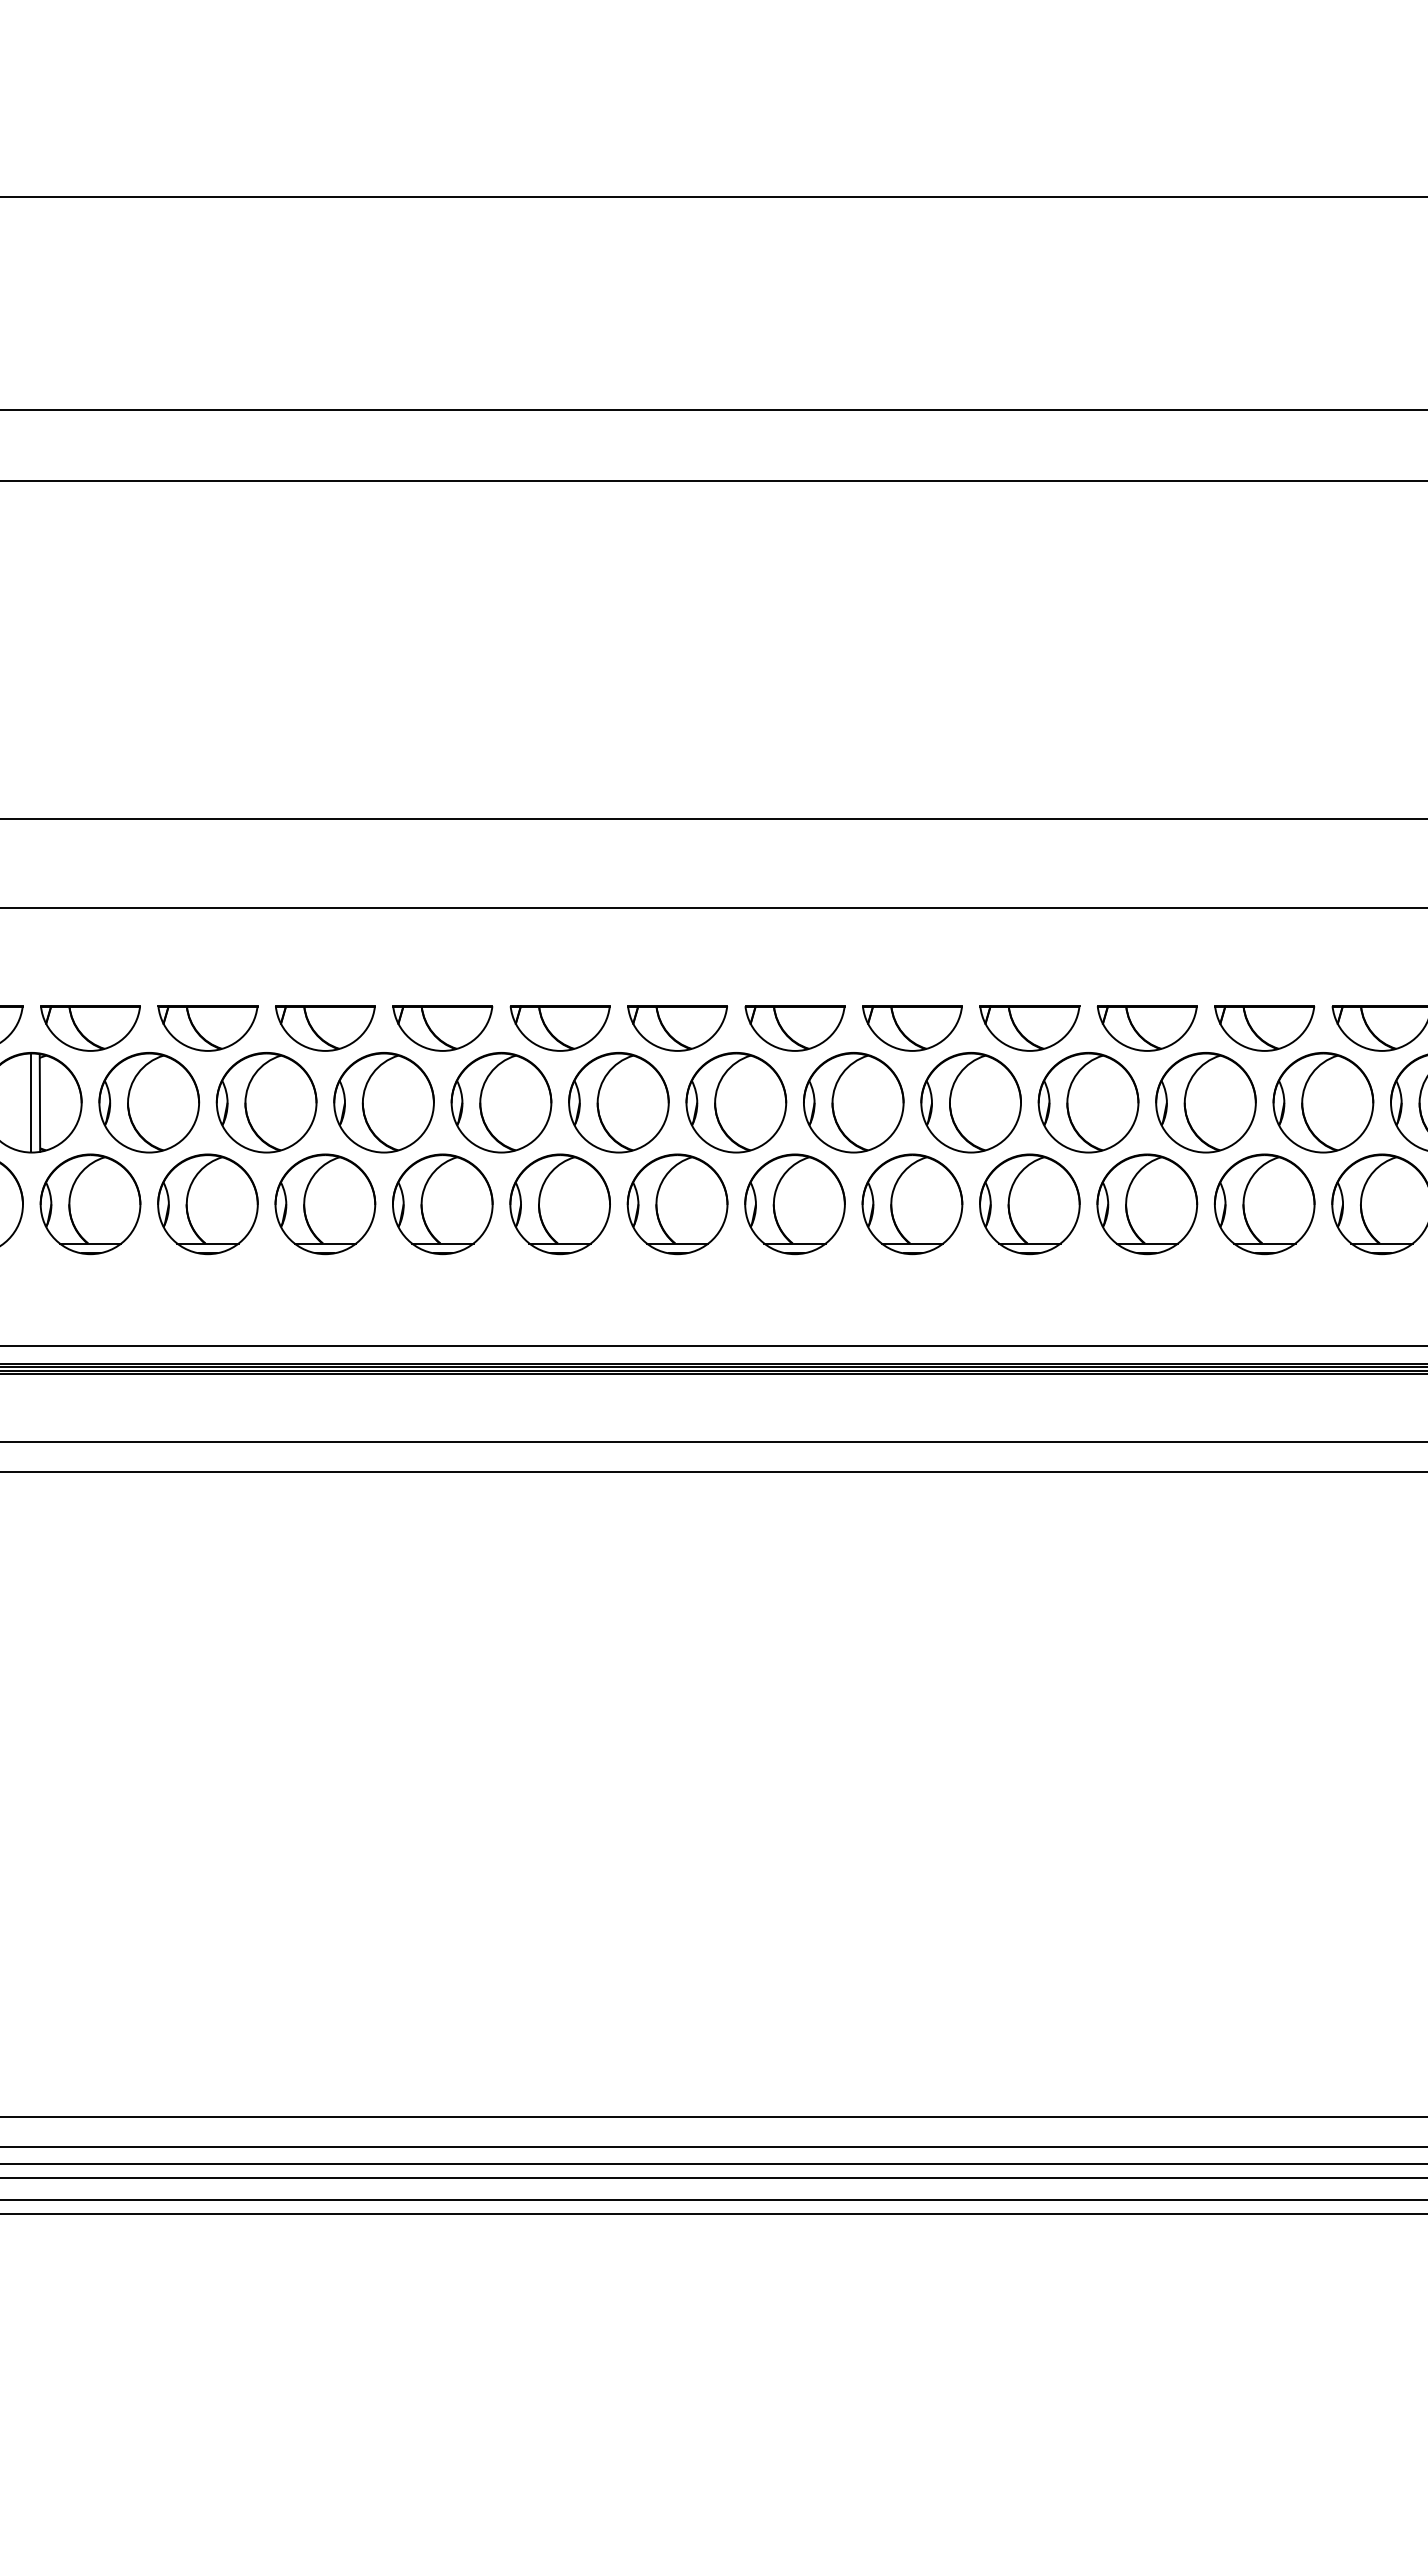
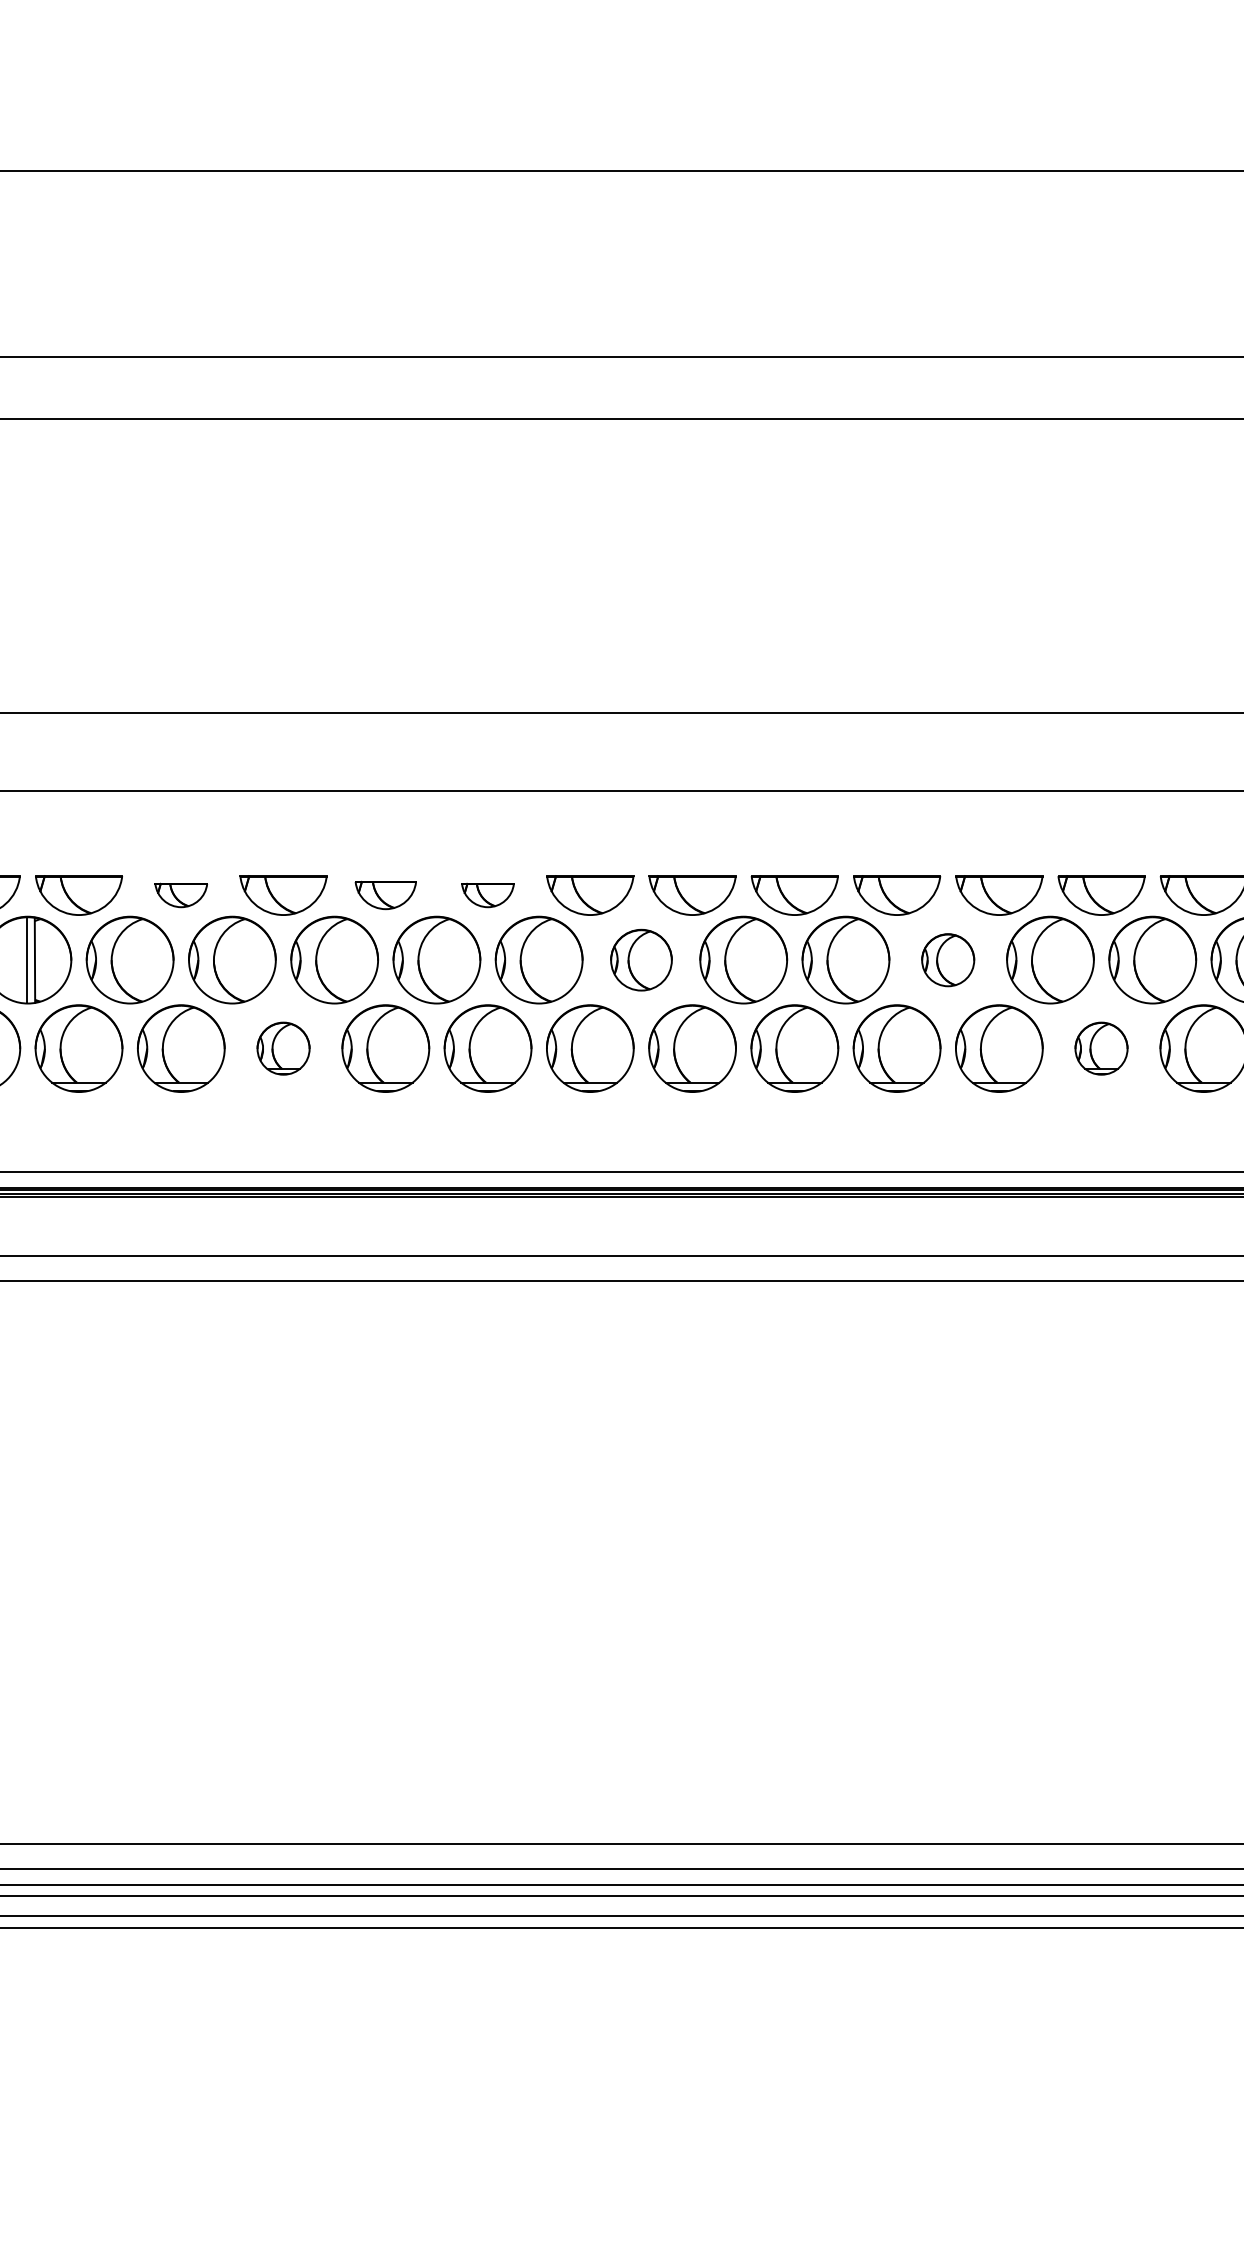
part: (207, 1028) -> (180, 895), size x0.6
part: (442, 1028) -> (385, 895), size x0.7
part: (559, 1028) -> (487, 895), size x0.6
part: (736, 1102) -> (641, 959), size x0.7
part: (1088, 1102) -> (948, 959), size x0.6
part: (325, 1204) -> (283, 1048), size x0.6
part: (1264, 1204) -> (1101, 1048), size x0.6

